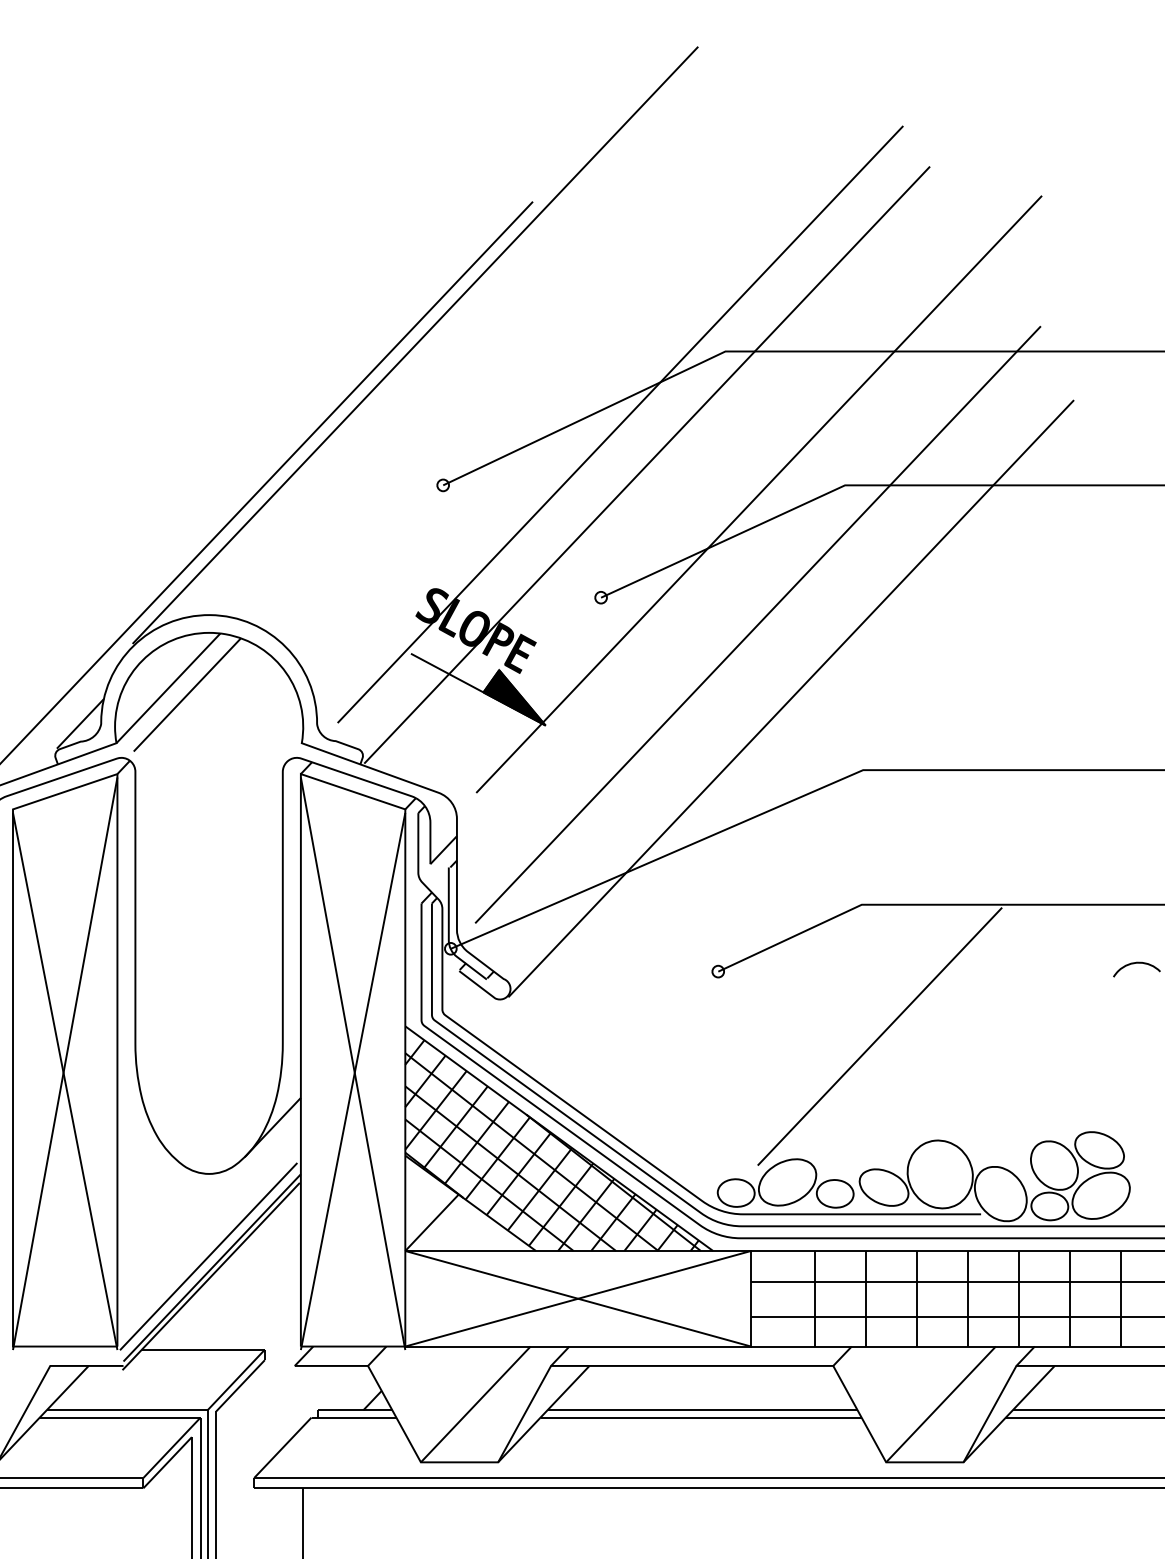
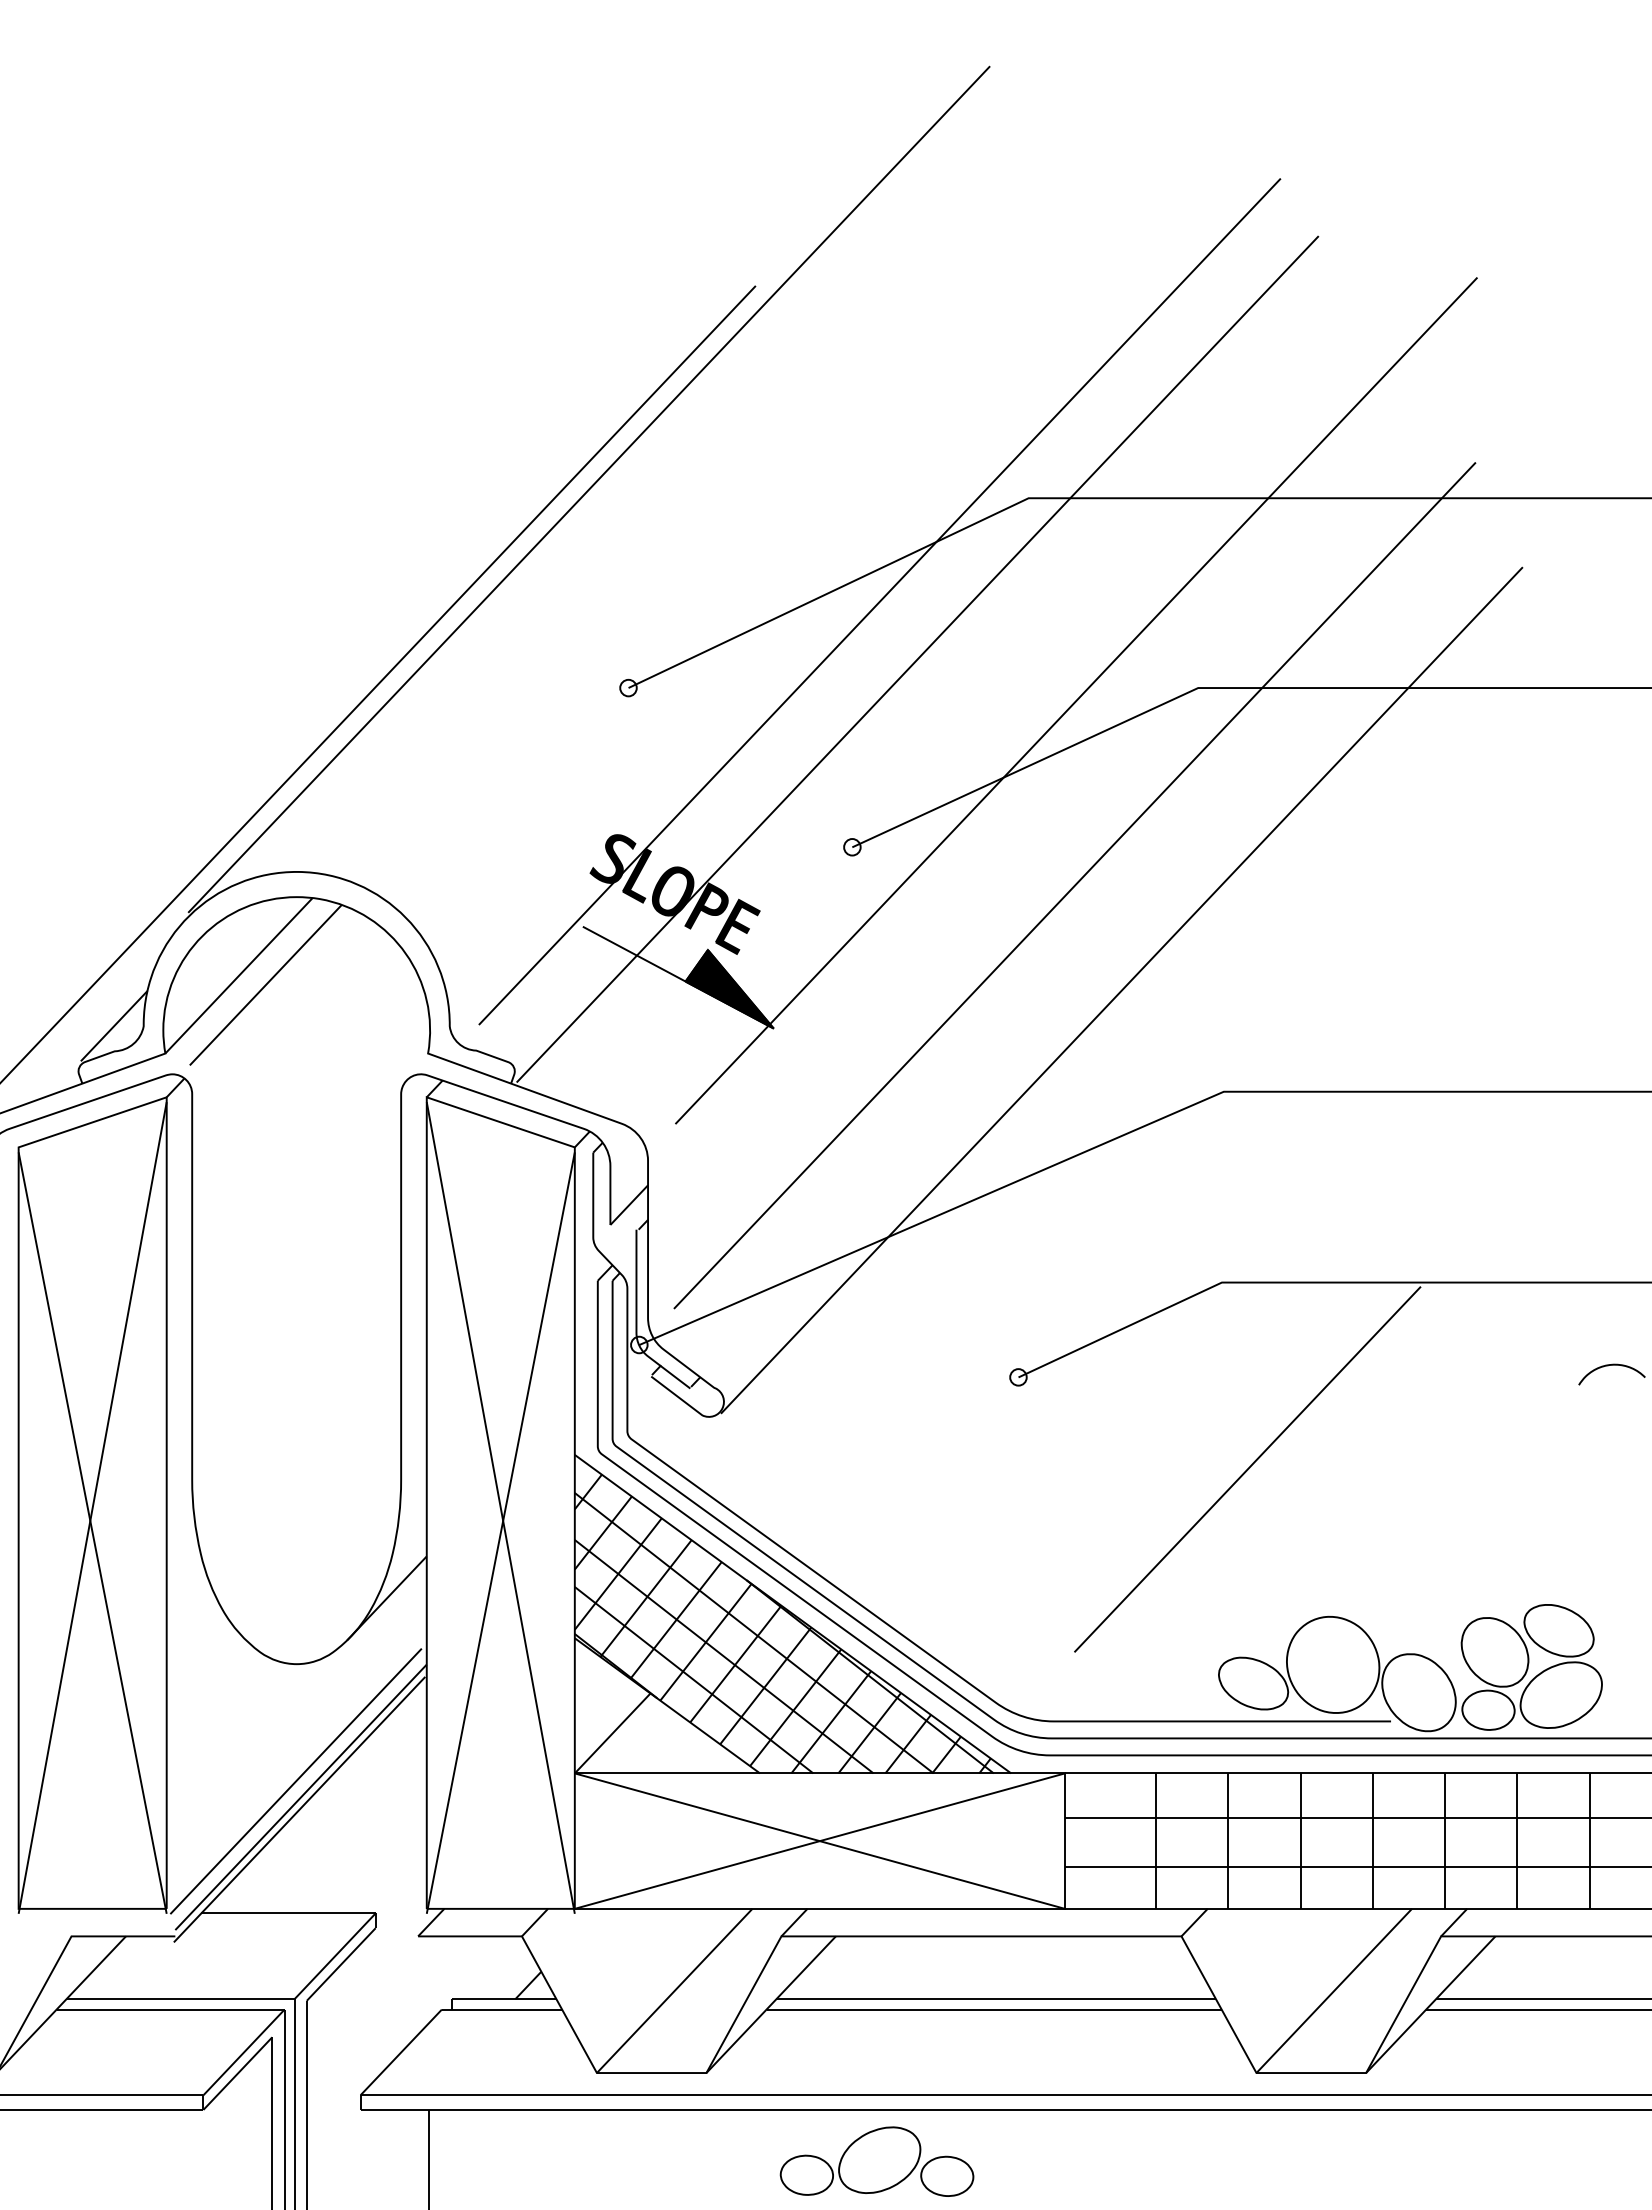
part: (785, 1183) -> (876, 2161), moved

